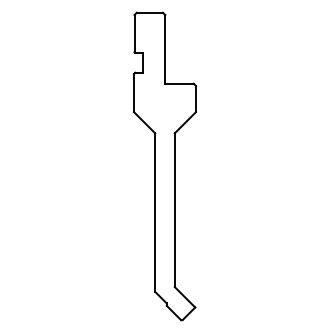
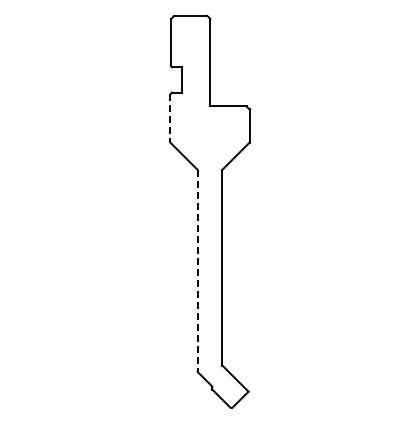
line: (134, 93) -> (170, 118), solid -> dashed
line: (155, 213) -> (197, 271), solid -> dashed

